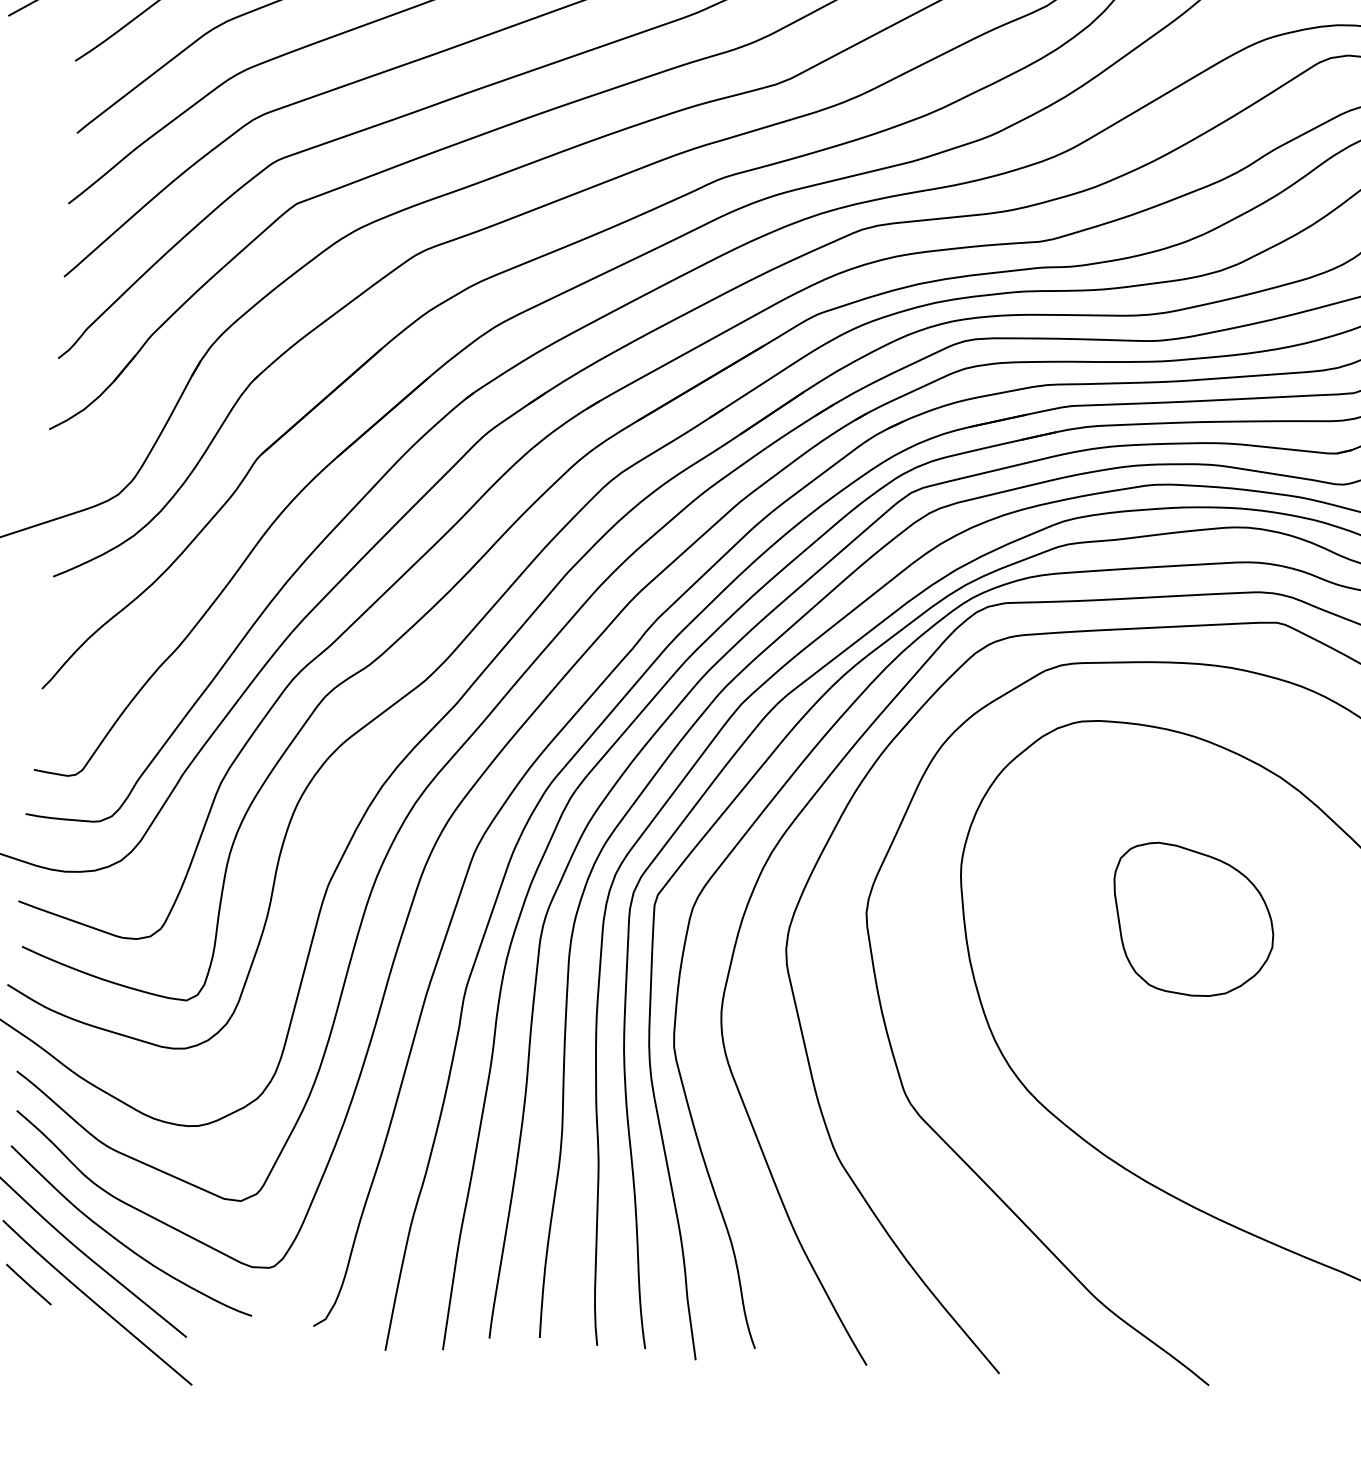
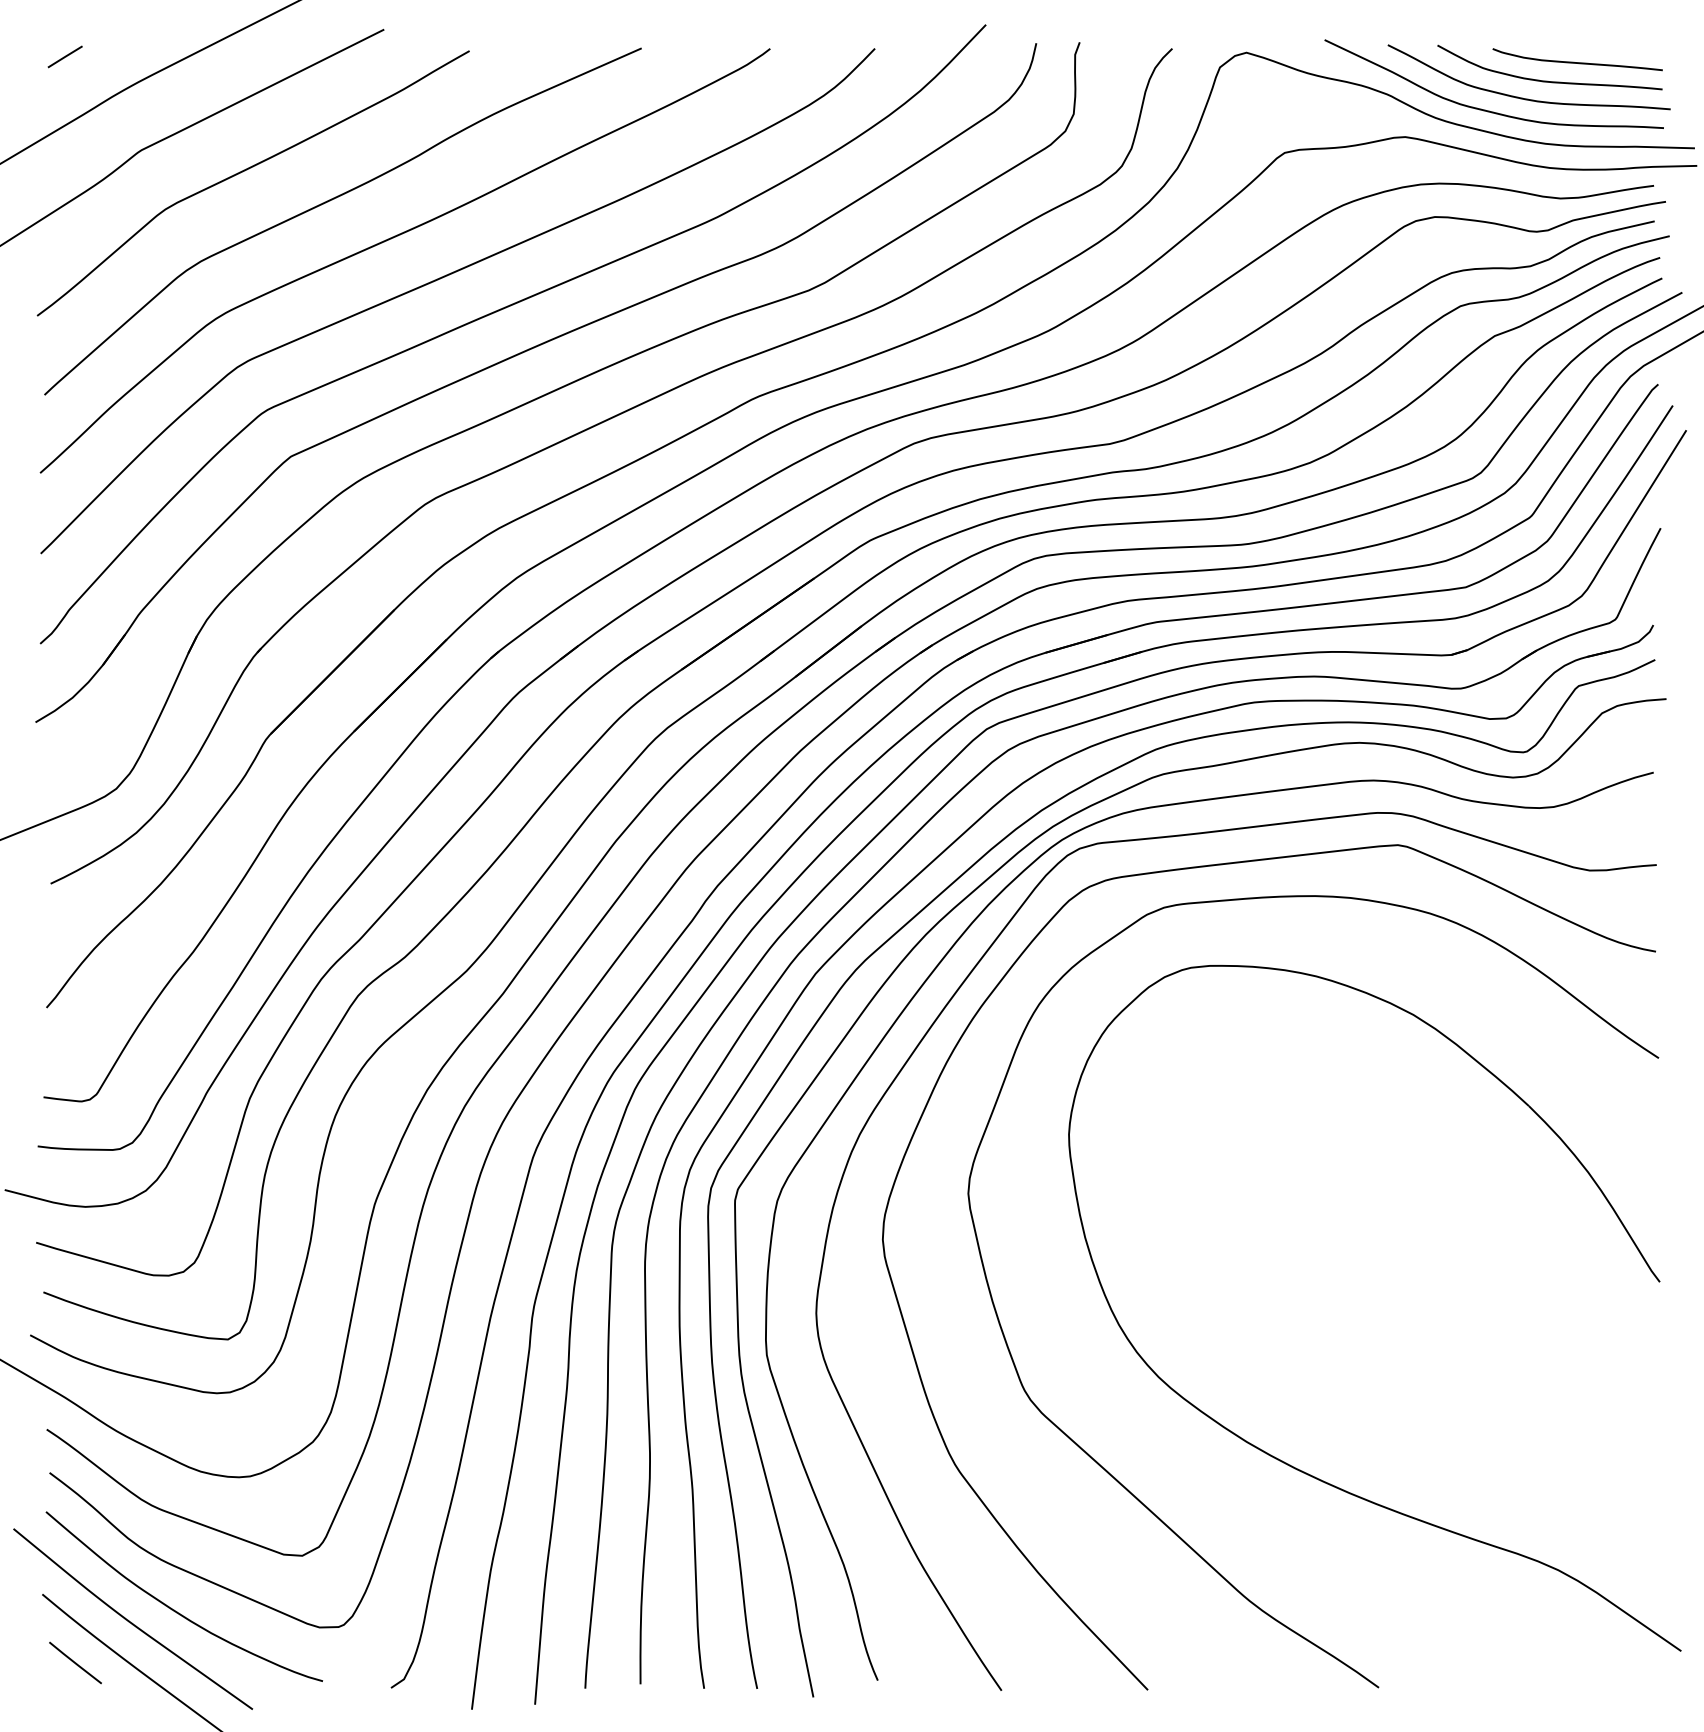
part: (1193, 919) -> (1327, 1177), removed

